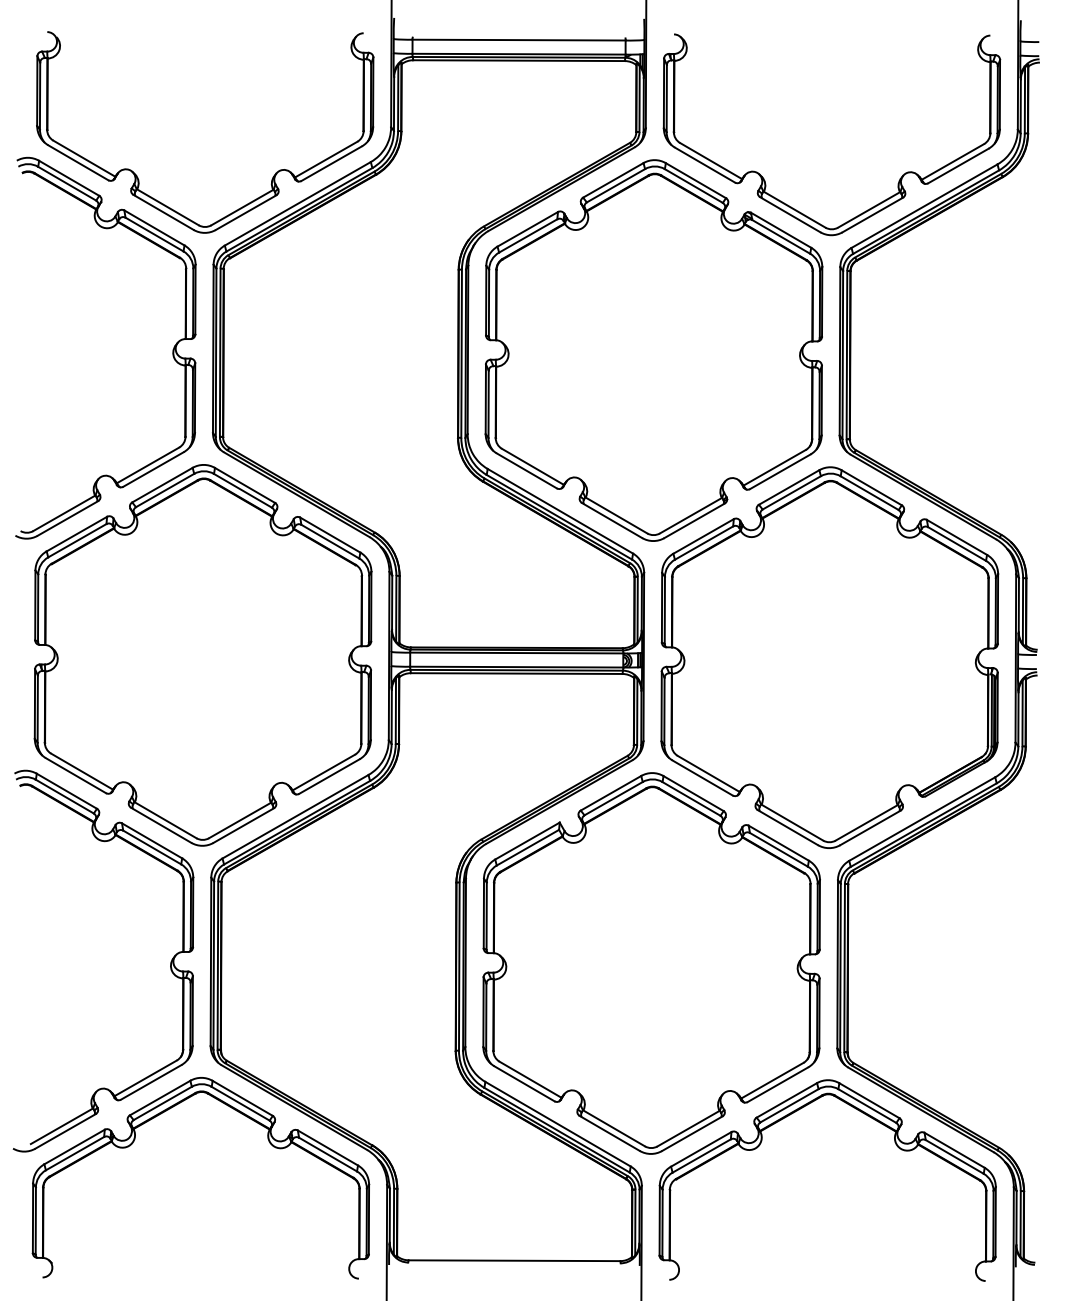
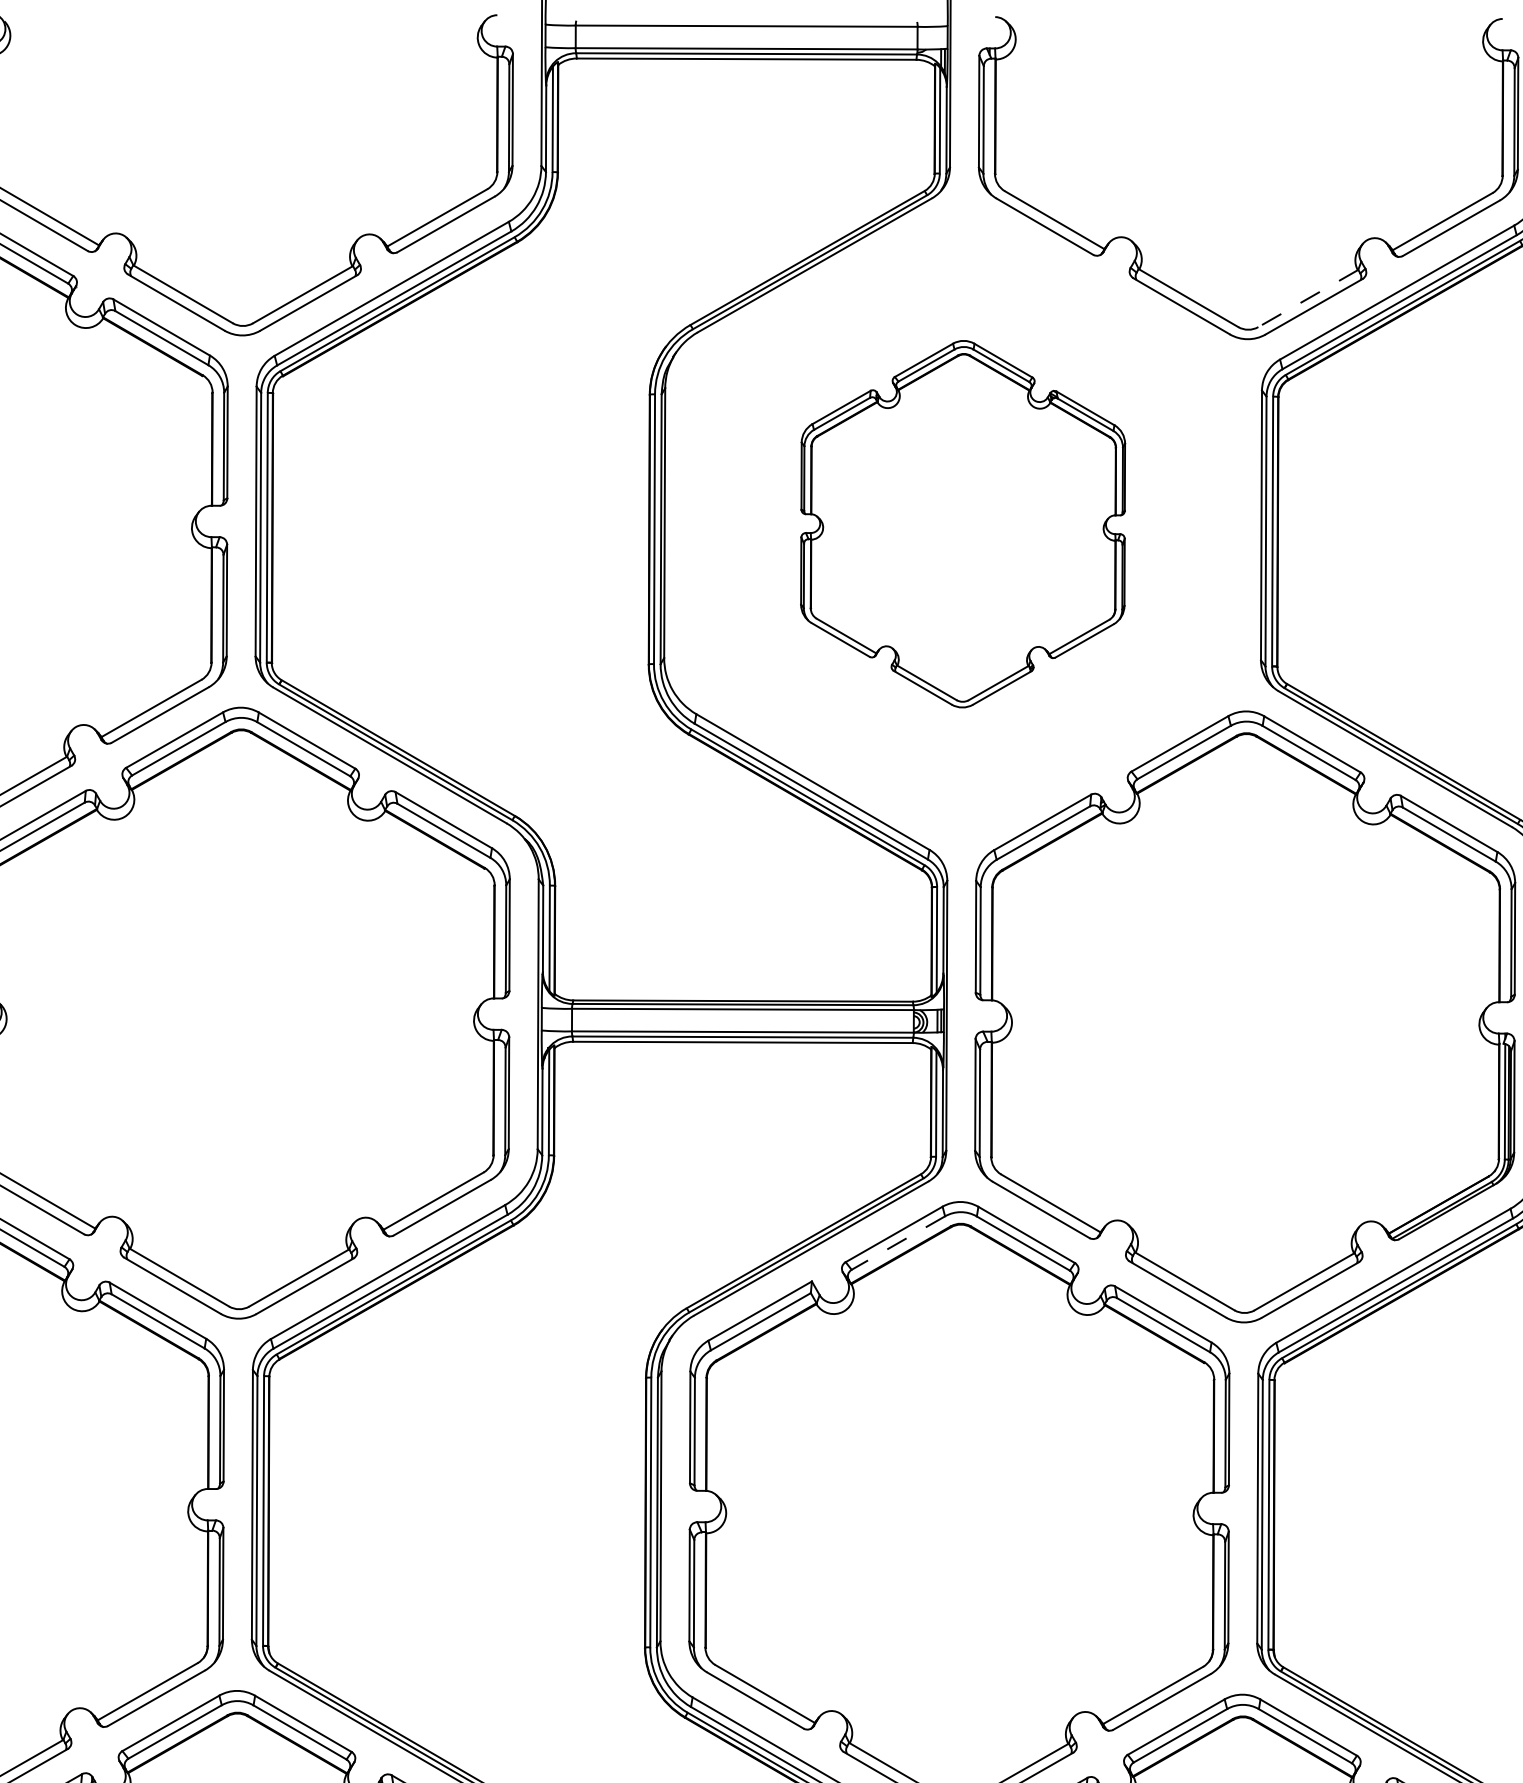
line: (869, 209) -> (1308, 297), solid -> dashed
part: (653, 350) -> (962, 524), size x0.6
line: (613, 798) -> (898, 1242), solid -> dashed

